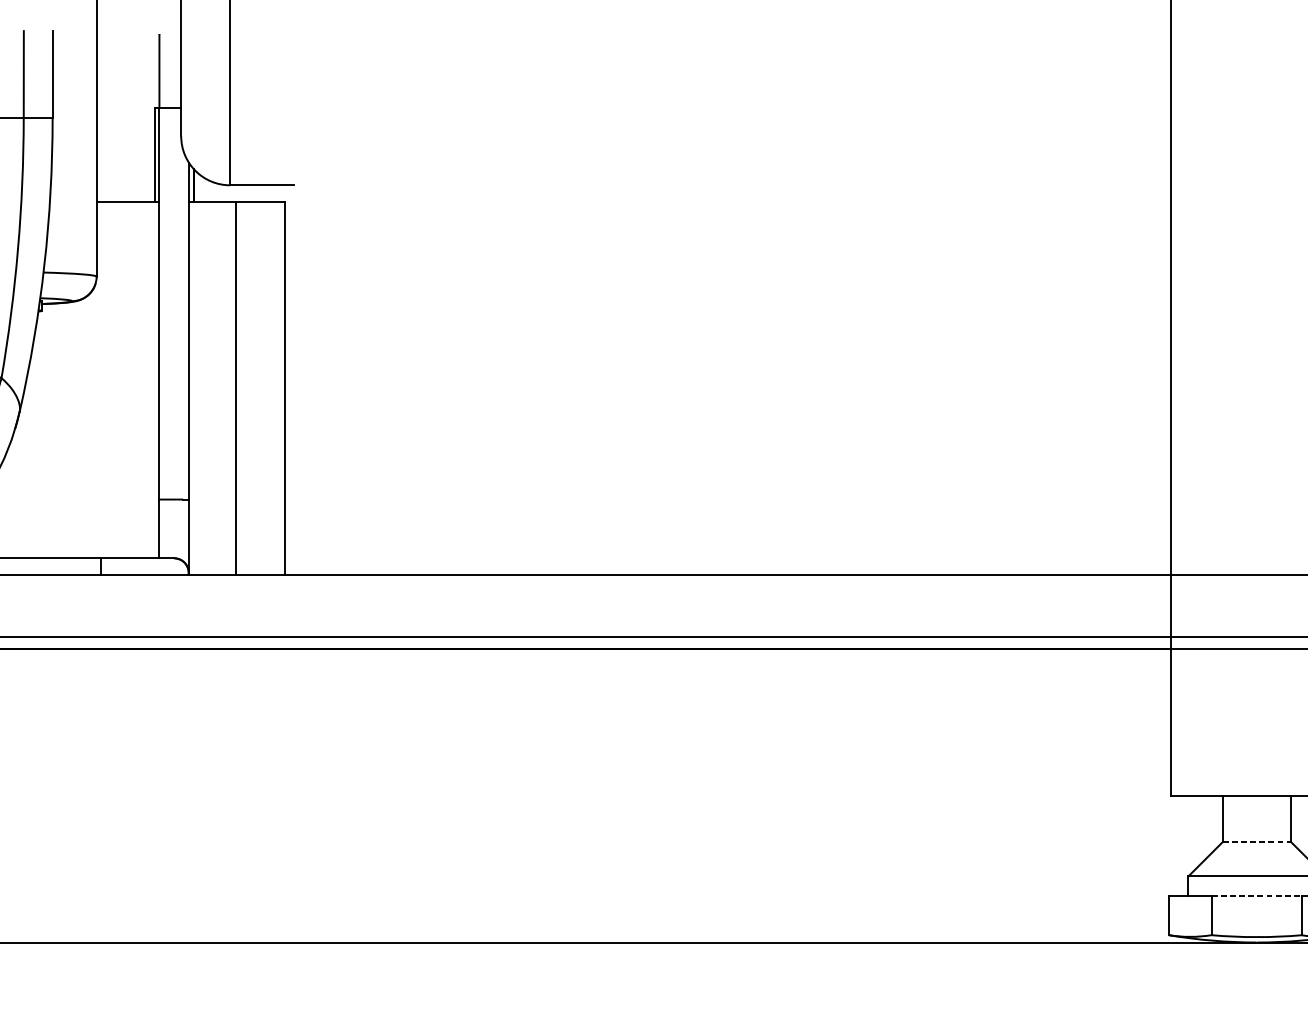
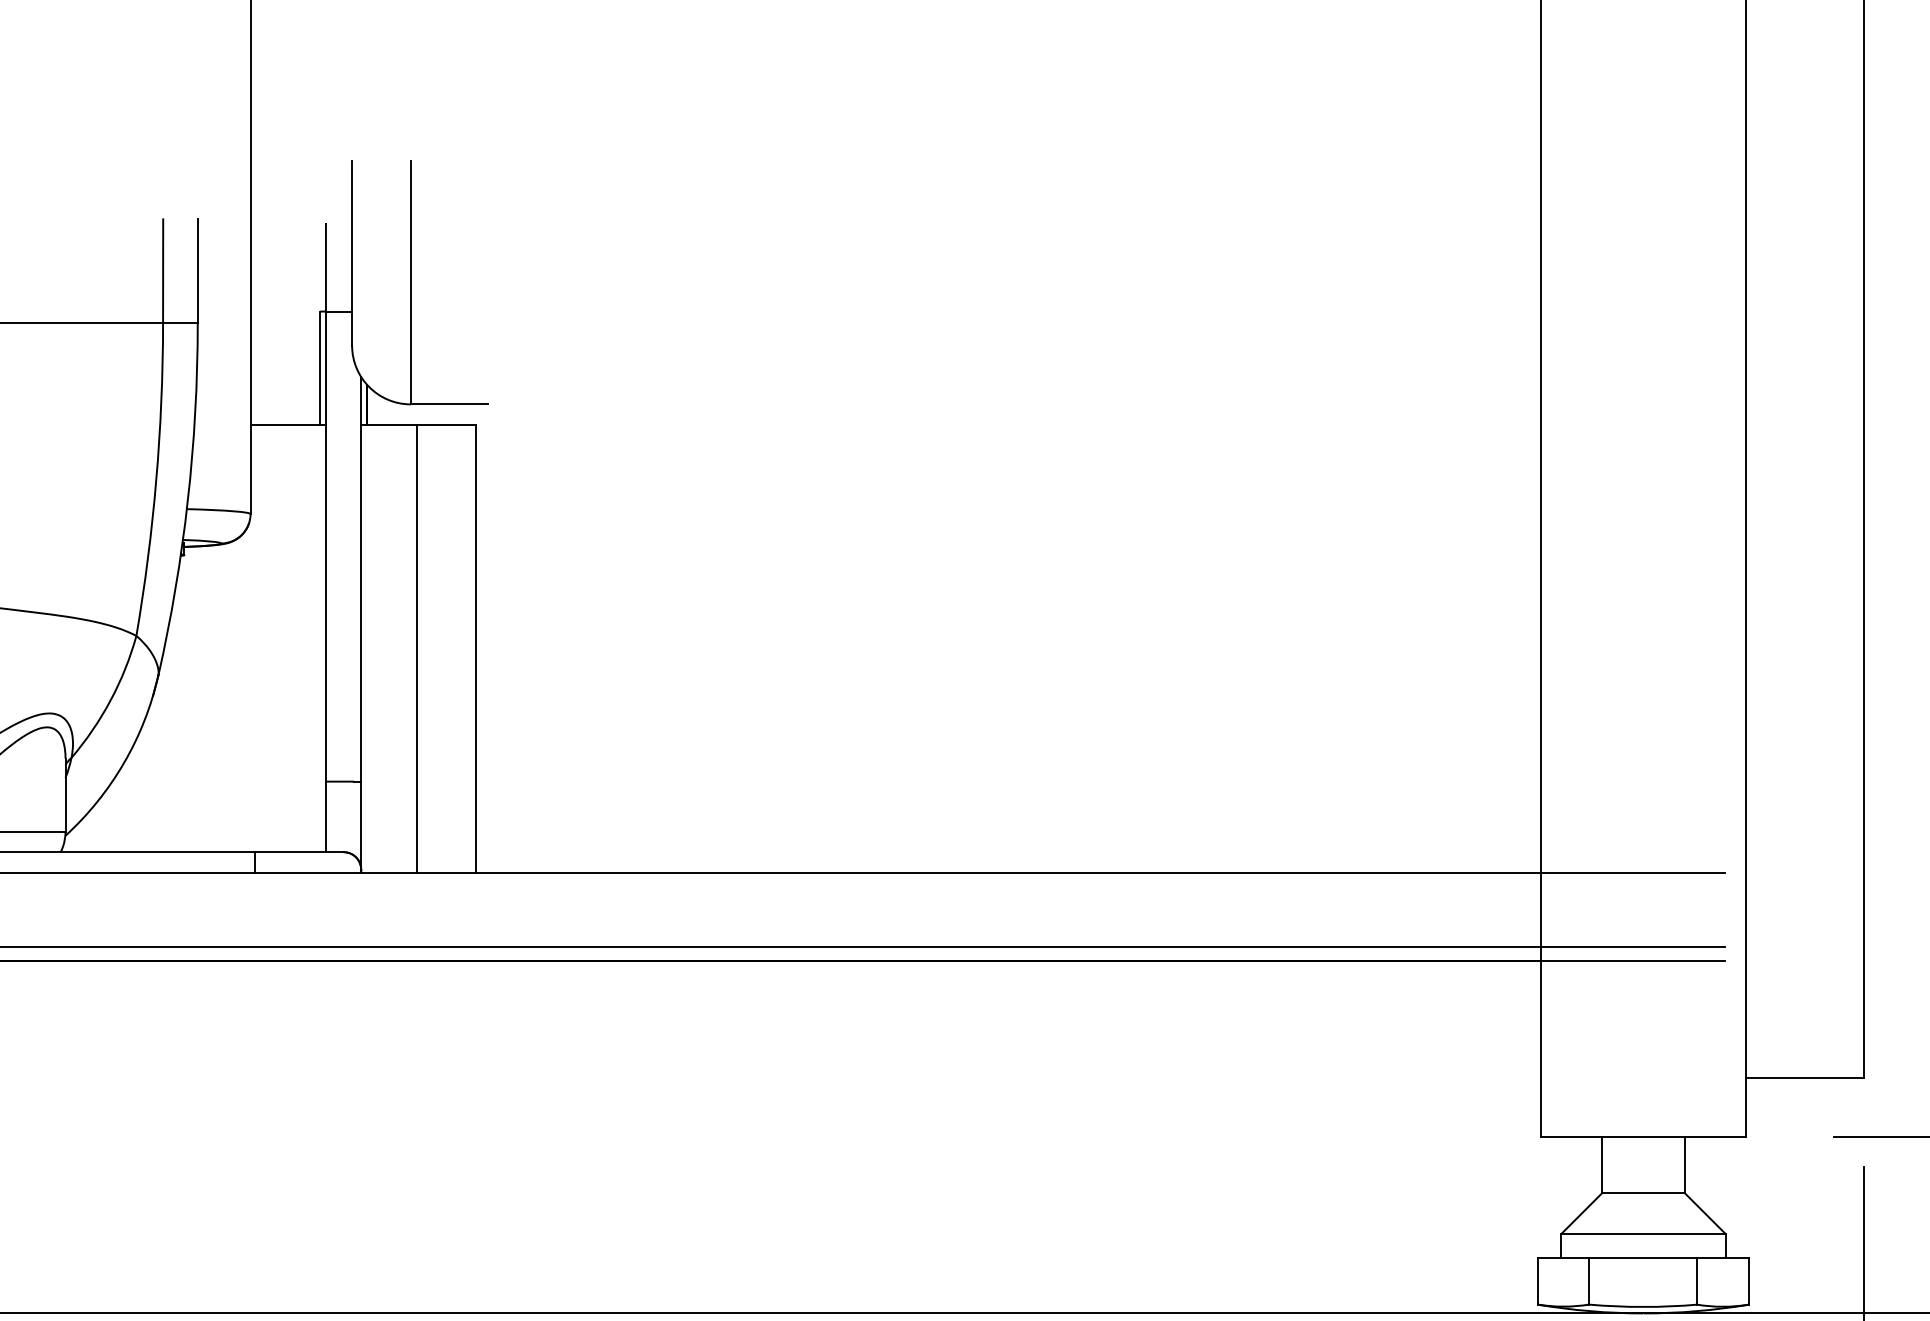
line: (1256, 841) -> (1643, 1192), dashed -> solid
line: (1256, 895) -> (1643, 1257), dashed -> solid

